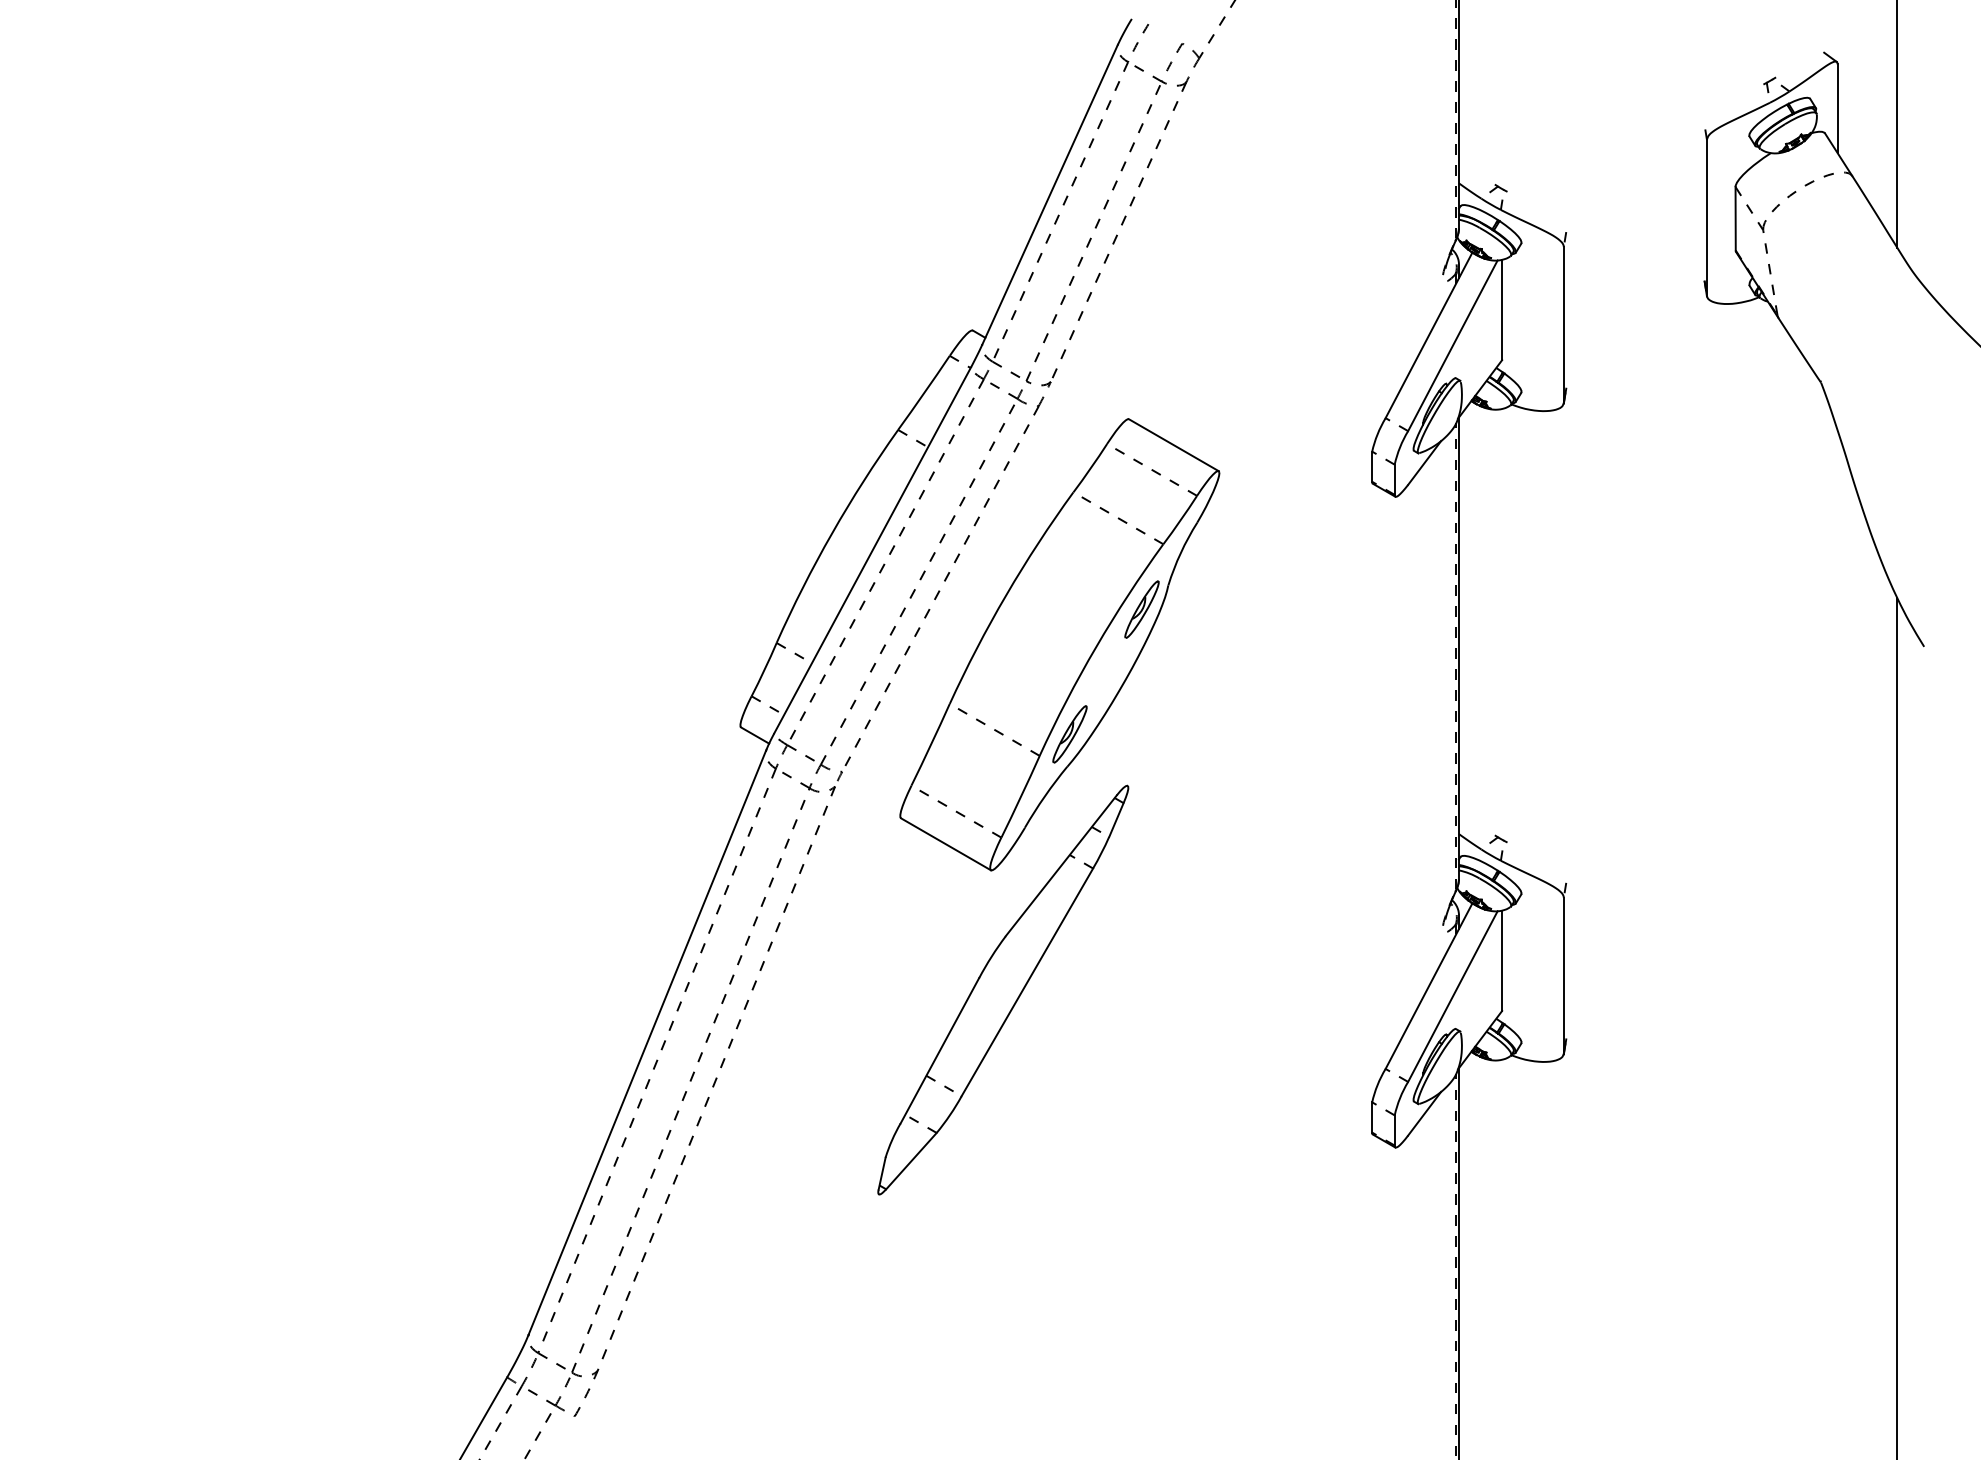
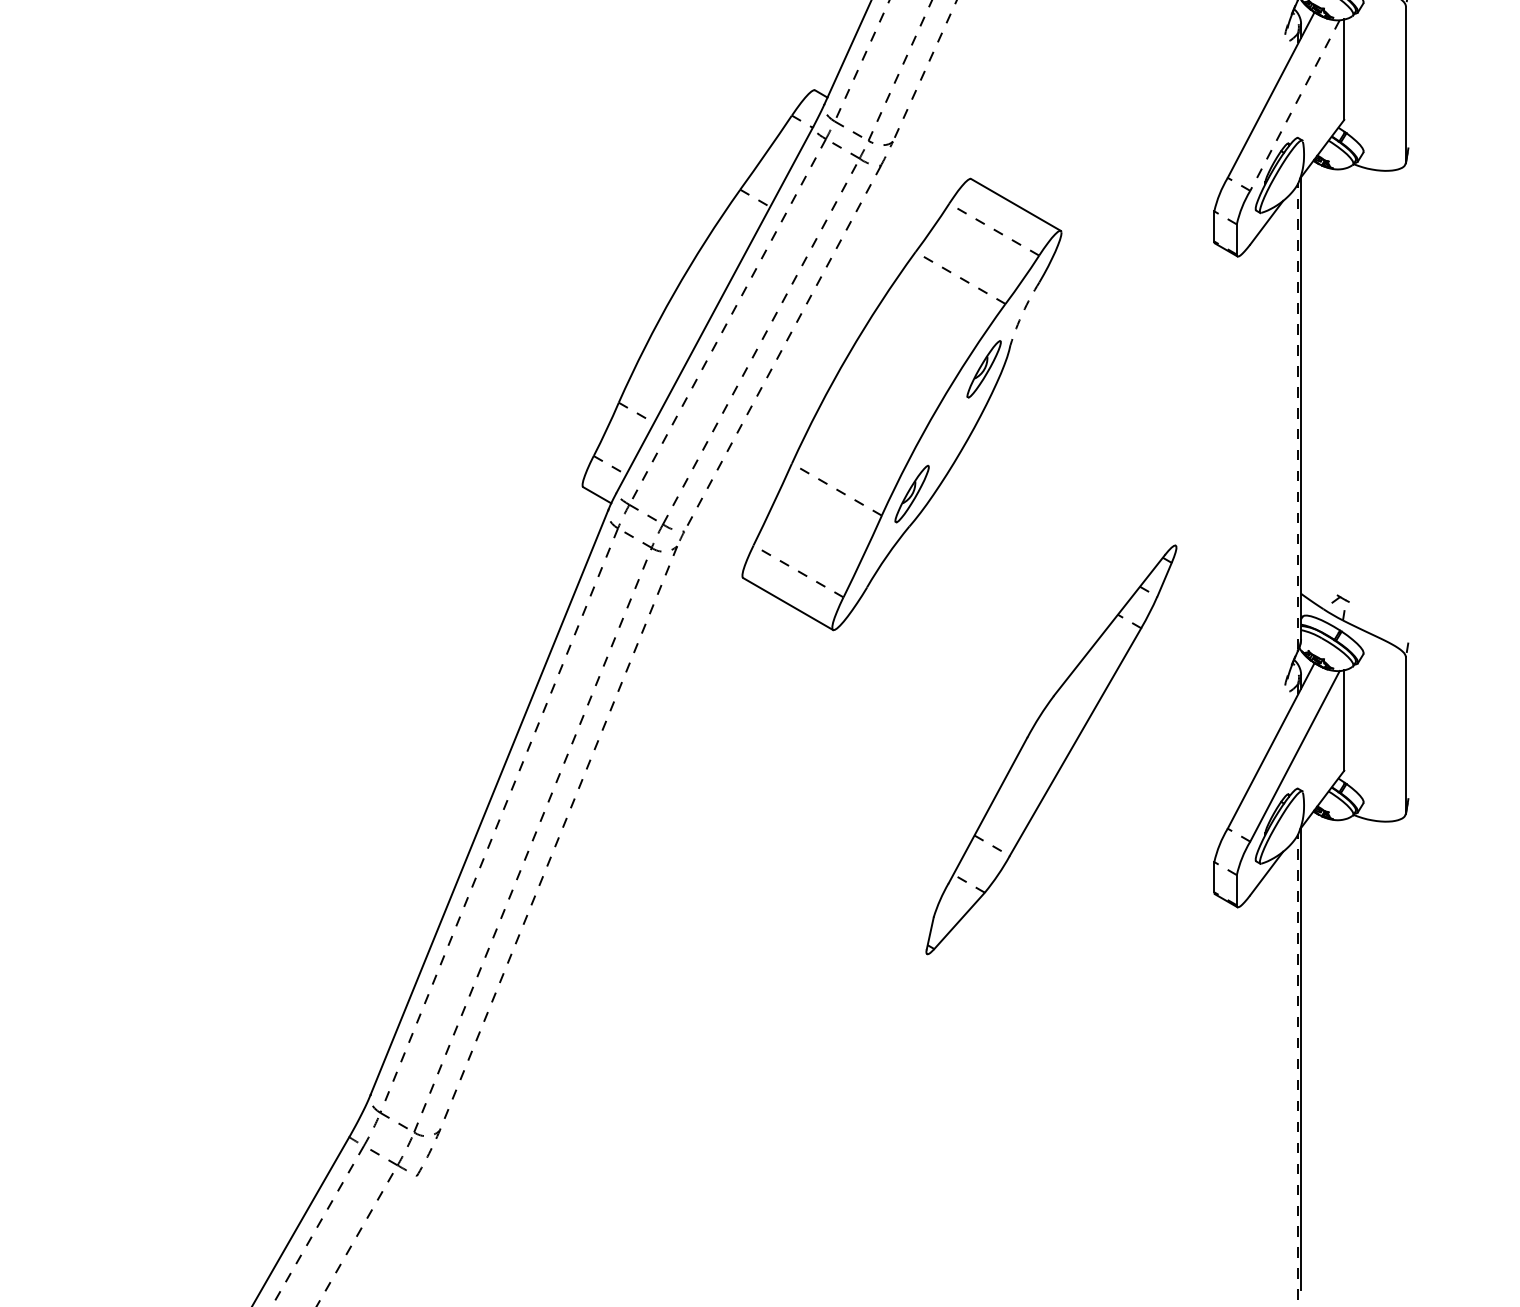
line: (1452, 346) -> (1294, 106), solid -> dashed
arc: (1180, 553) -> (1022, 313), solid -> dashed
part: (1003, 989) -> (1051, 749), moved

